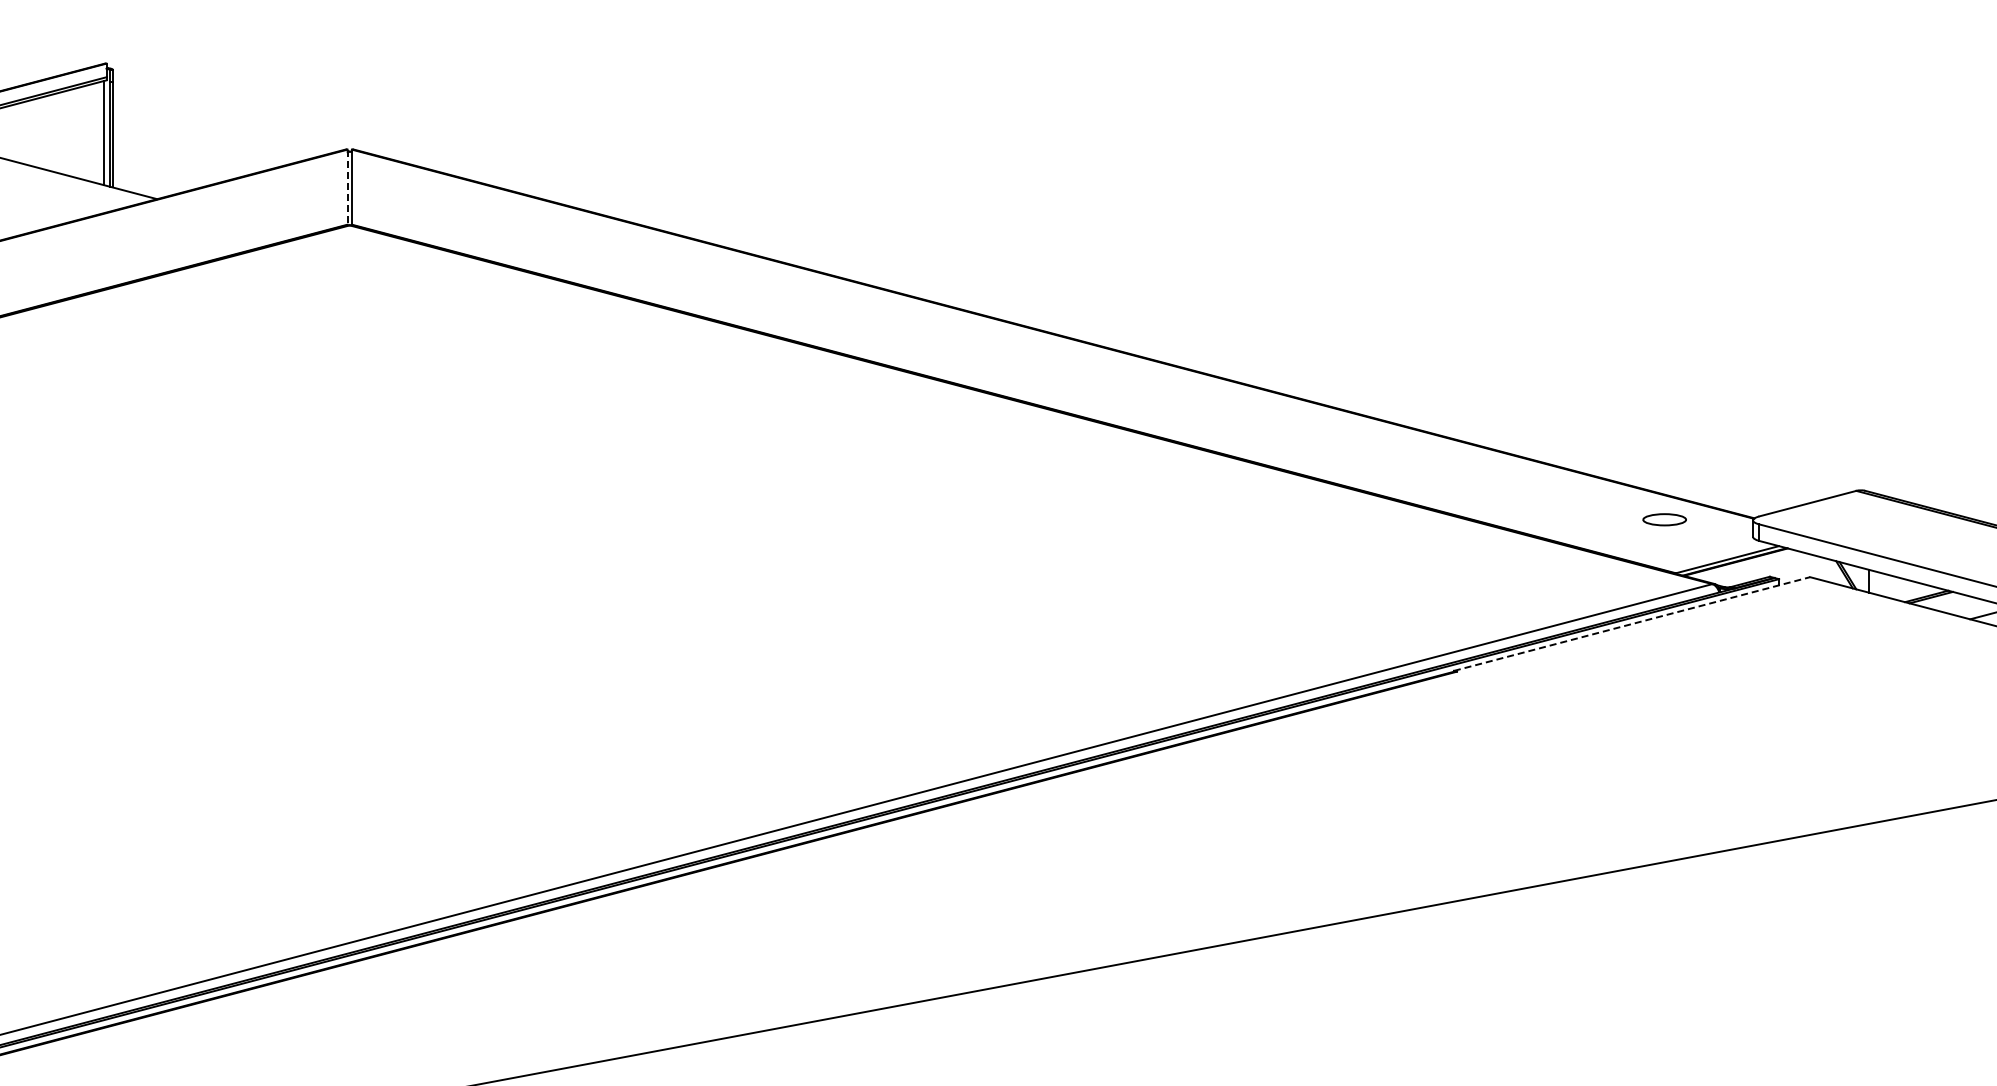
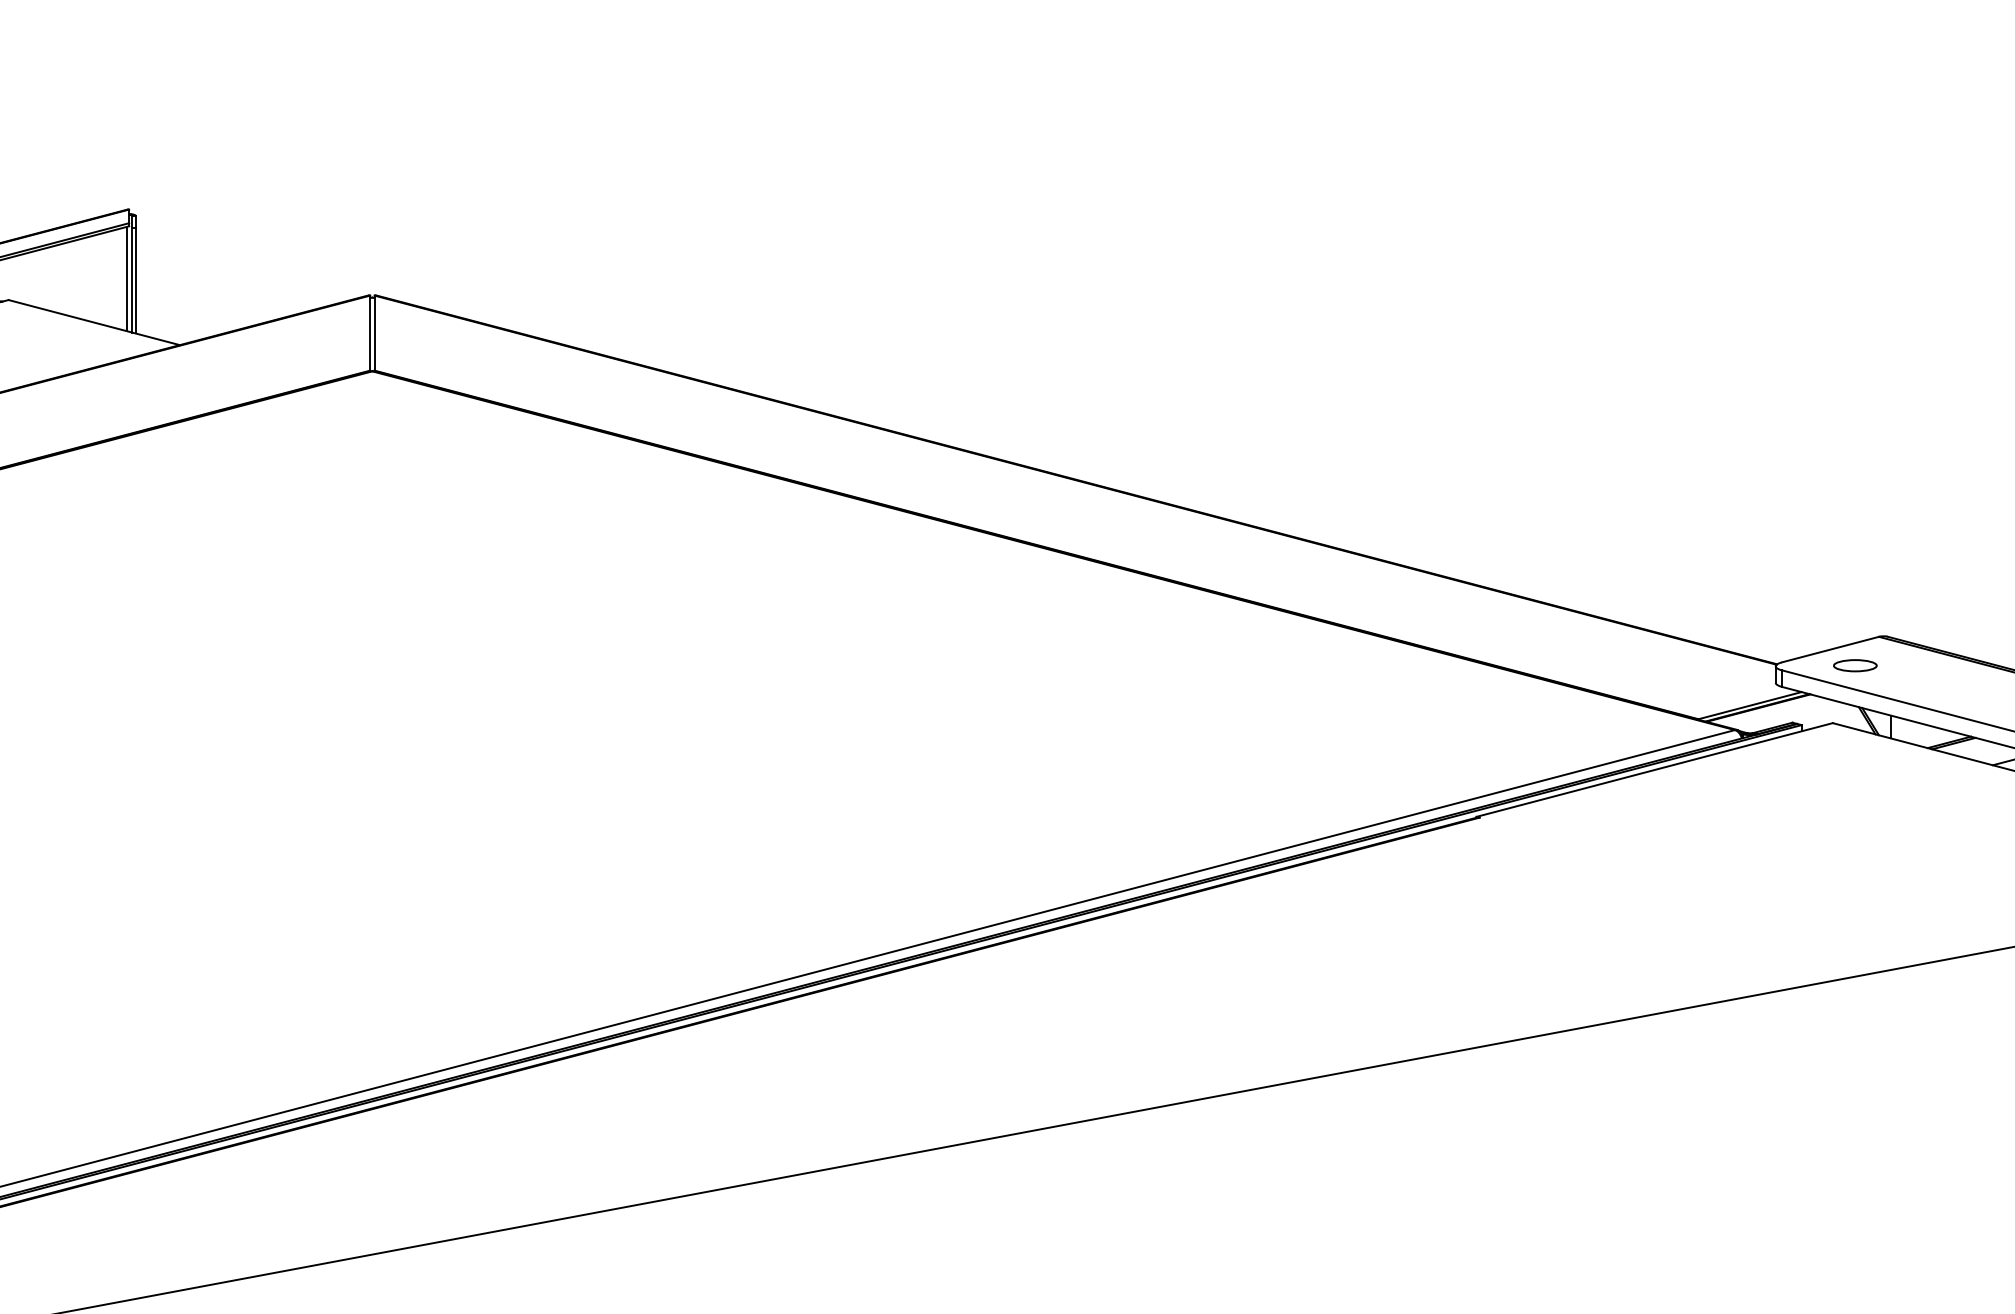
line: (347, 187) -> (370, 333), dashed -> solid
part: (1664, 519) -> (1855, 665), moved
line: (1632, 623) -> (1655, 769), dashed -> solid

